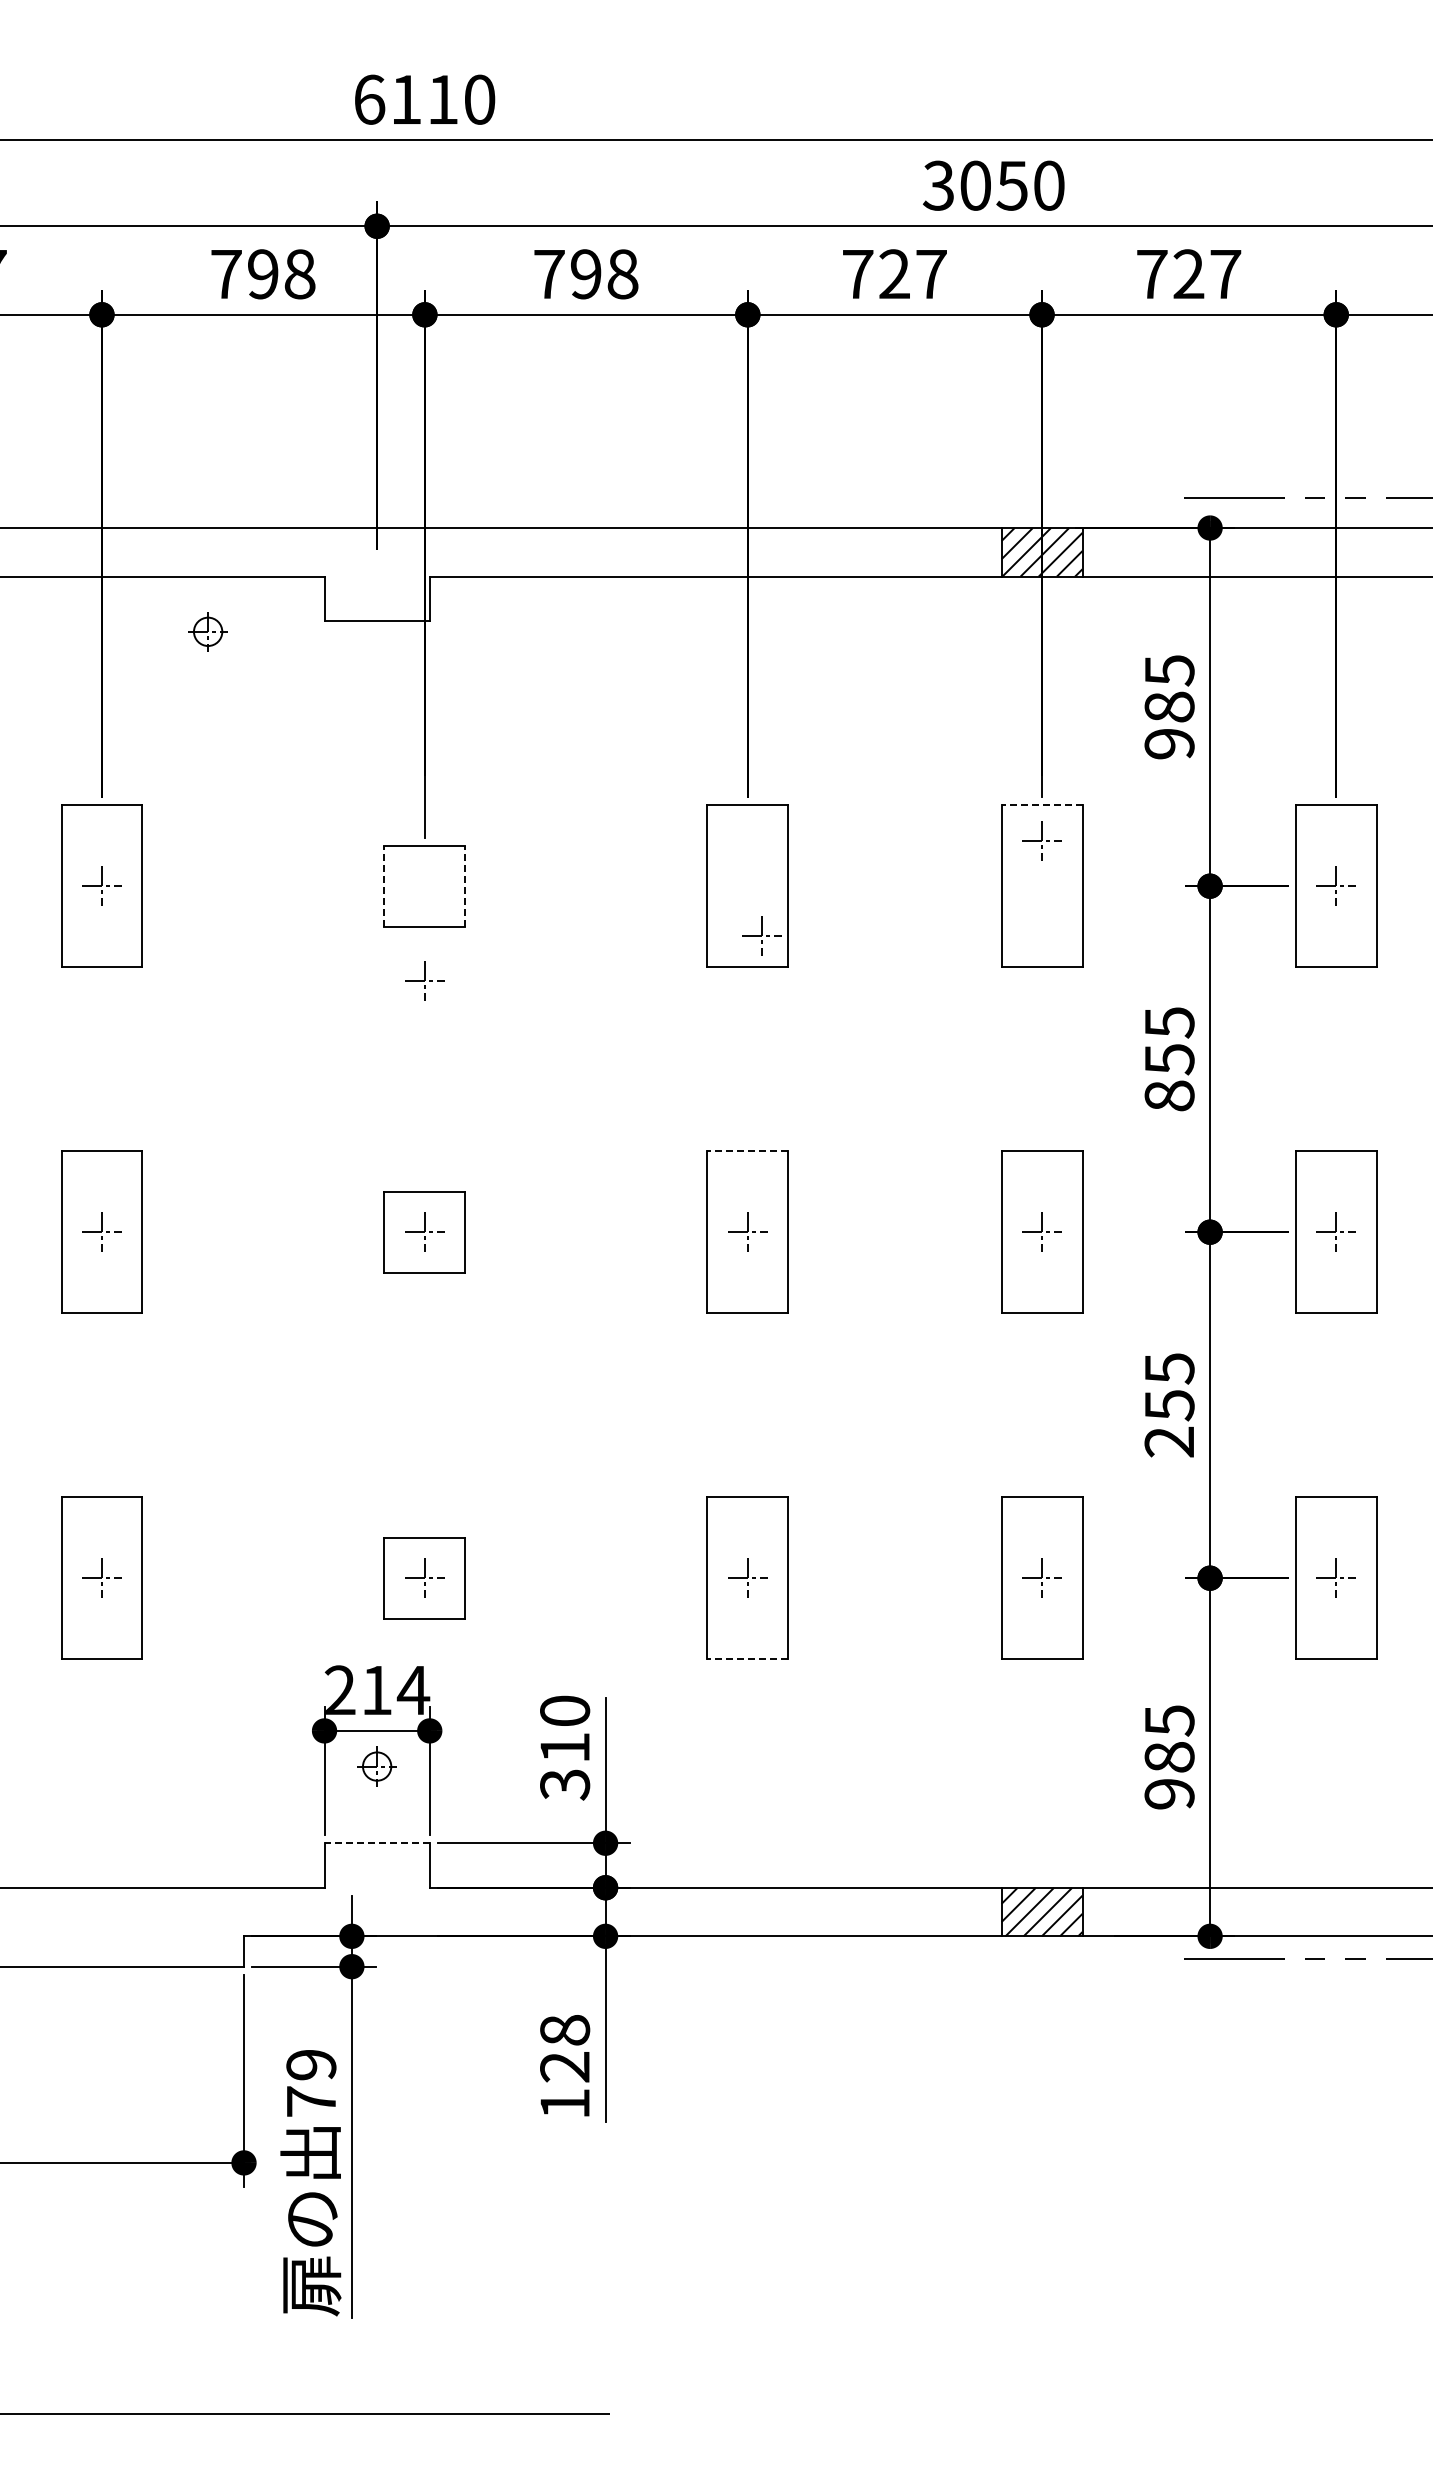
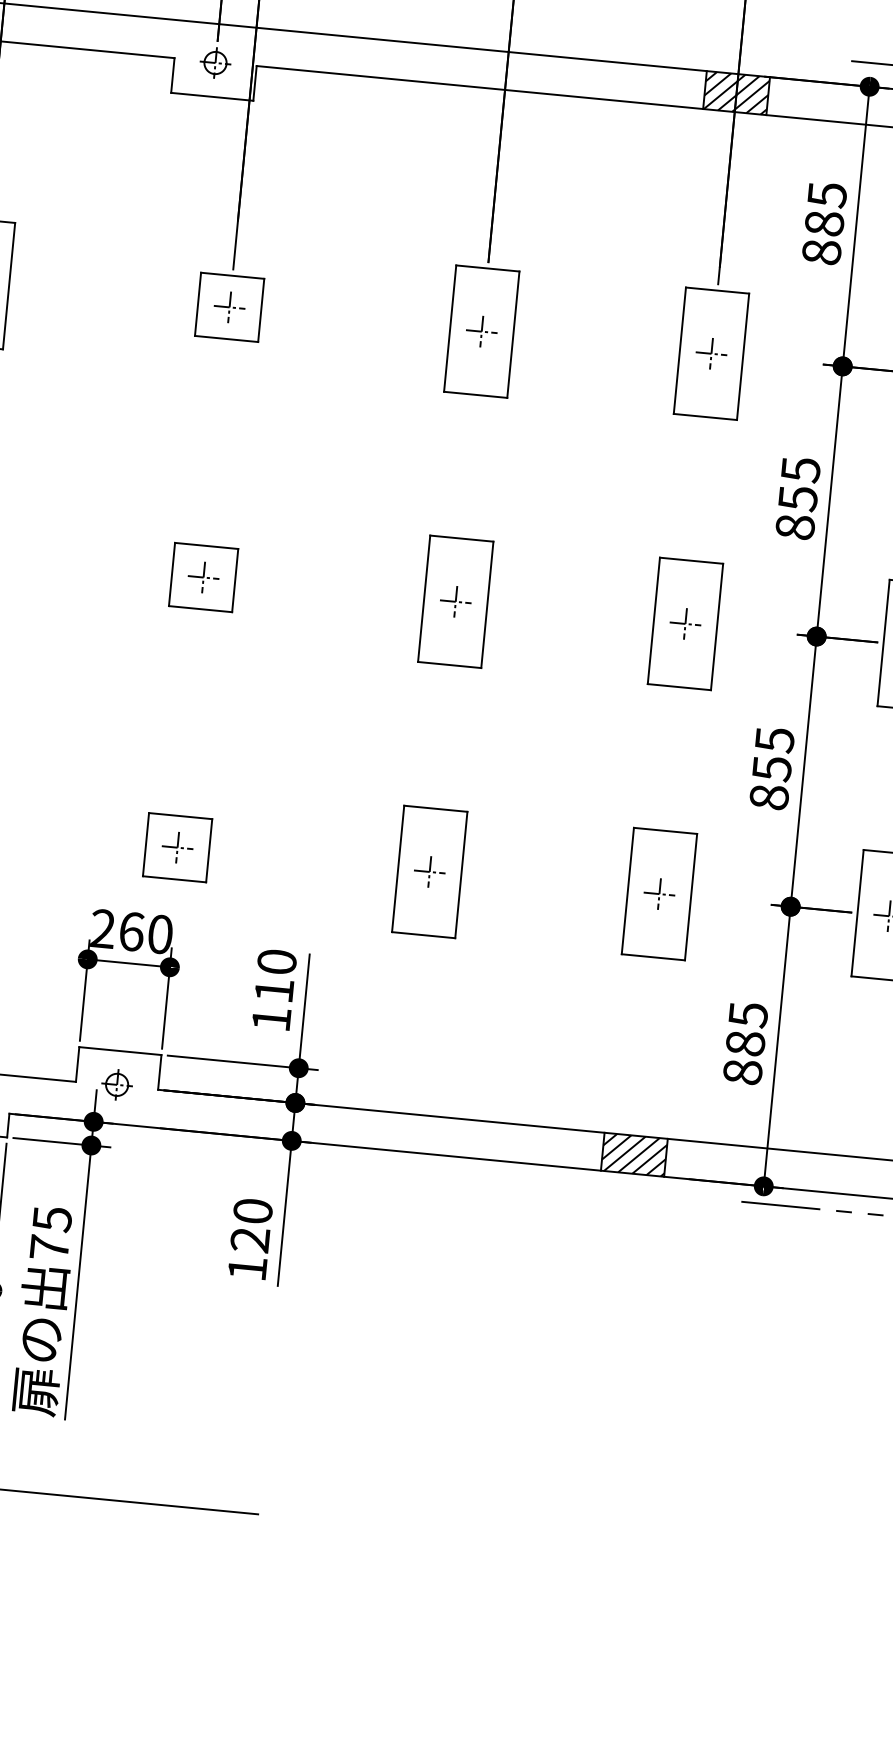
part: (207, 631) -> (215, 62), moved
text: (1169, 743) -> (821, 251), 985 -> 885
line: (1041, 805) -> (717, 290), dashed -> solid
part: (1041, 840) -> (711, 353), moved
line: (384, 885) -> (198, 303), dashed -> solid
line: (465, 885) -> (261, 309), dashed -> solid
part: (761, 935) -> (481, 331), moved
part: (424, 980) -> (229, 306), moved
line: (747, 1151) -> (461, 538), dashed -> solid
text: (1169, 1441) -> (769, 796), 255 -> 855
line: (747, 1659) -> (423, 935), dashed -> solid
text: (396, 1690) -> (146, 933), 214 -> 260
part: (376, 1766) -> (116, 1084), moved
text: (565, 1784) -> (271, 1019), 310 -> 110
text: (1169, 1793) -> (742, 1071), 985 -> 885
line: (377, 1843) -> (120, 1051), dashed -> solid
text: (564, 2030) -> (252, 1211), 128 -> 120
text: (311, 2065) -> (52, 1219), 79 -> 75

